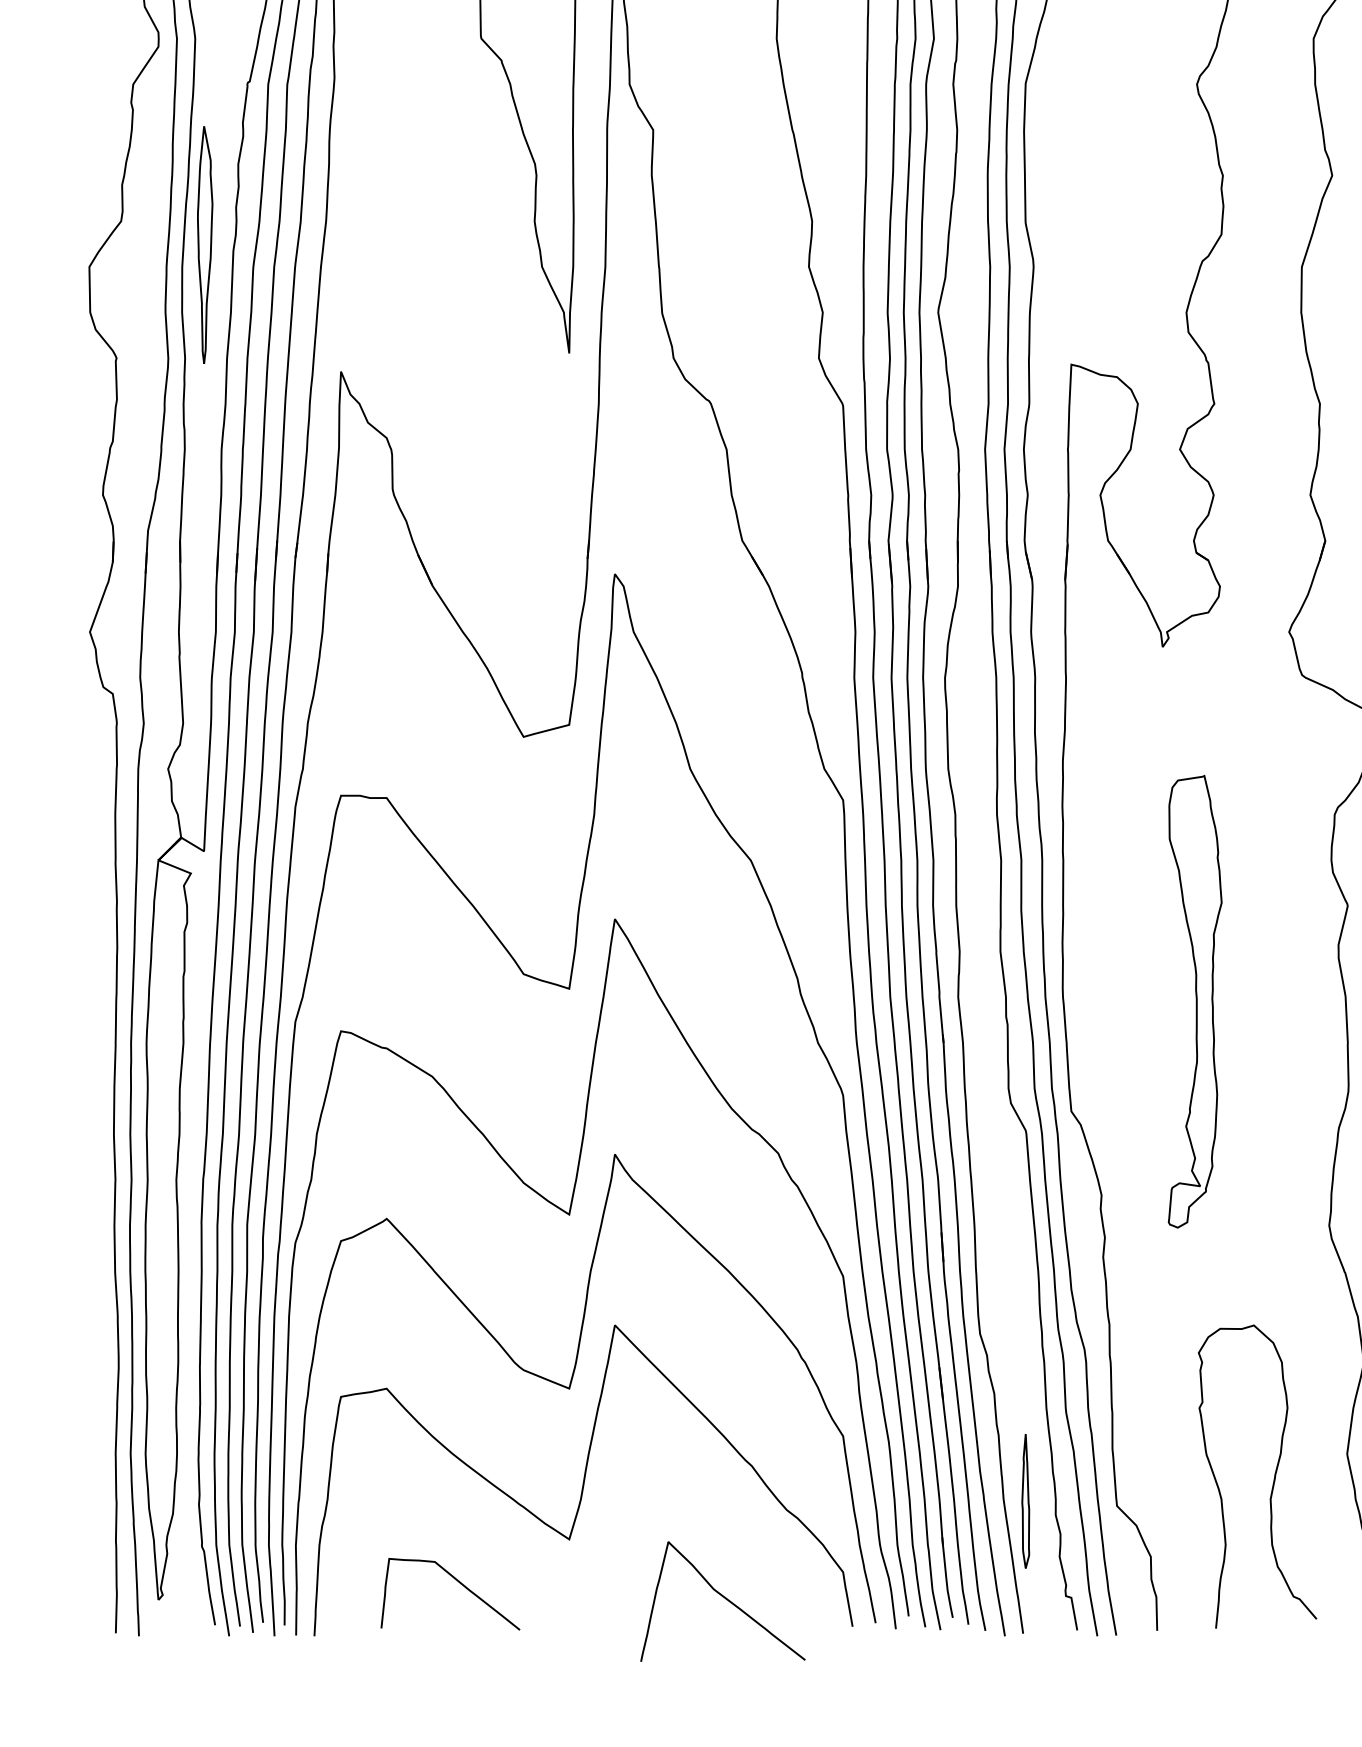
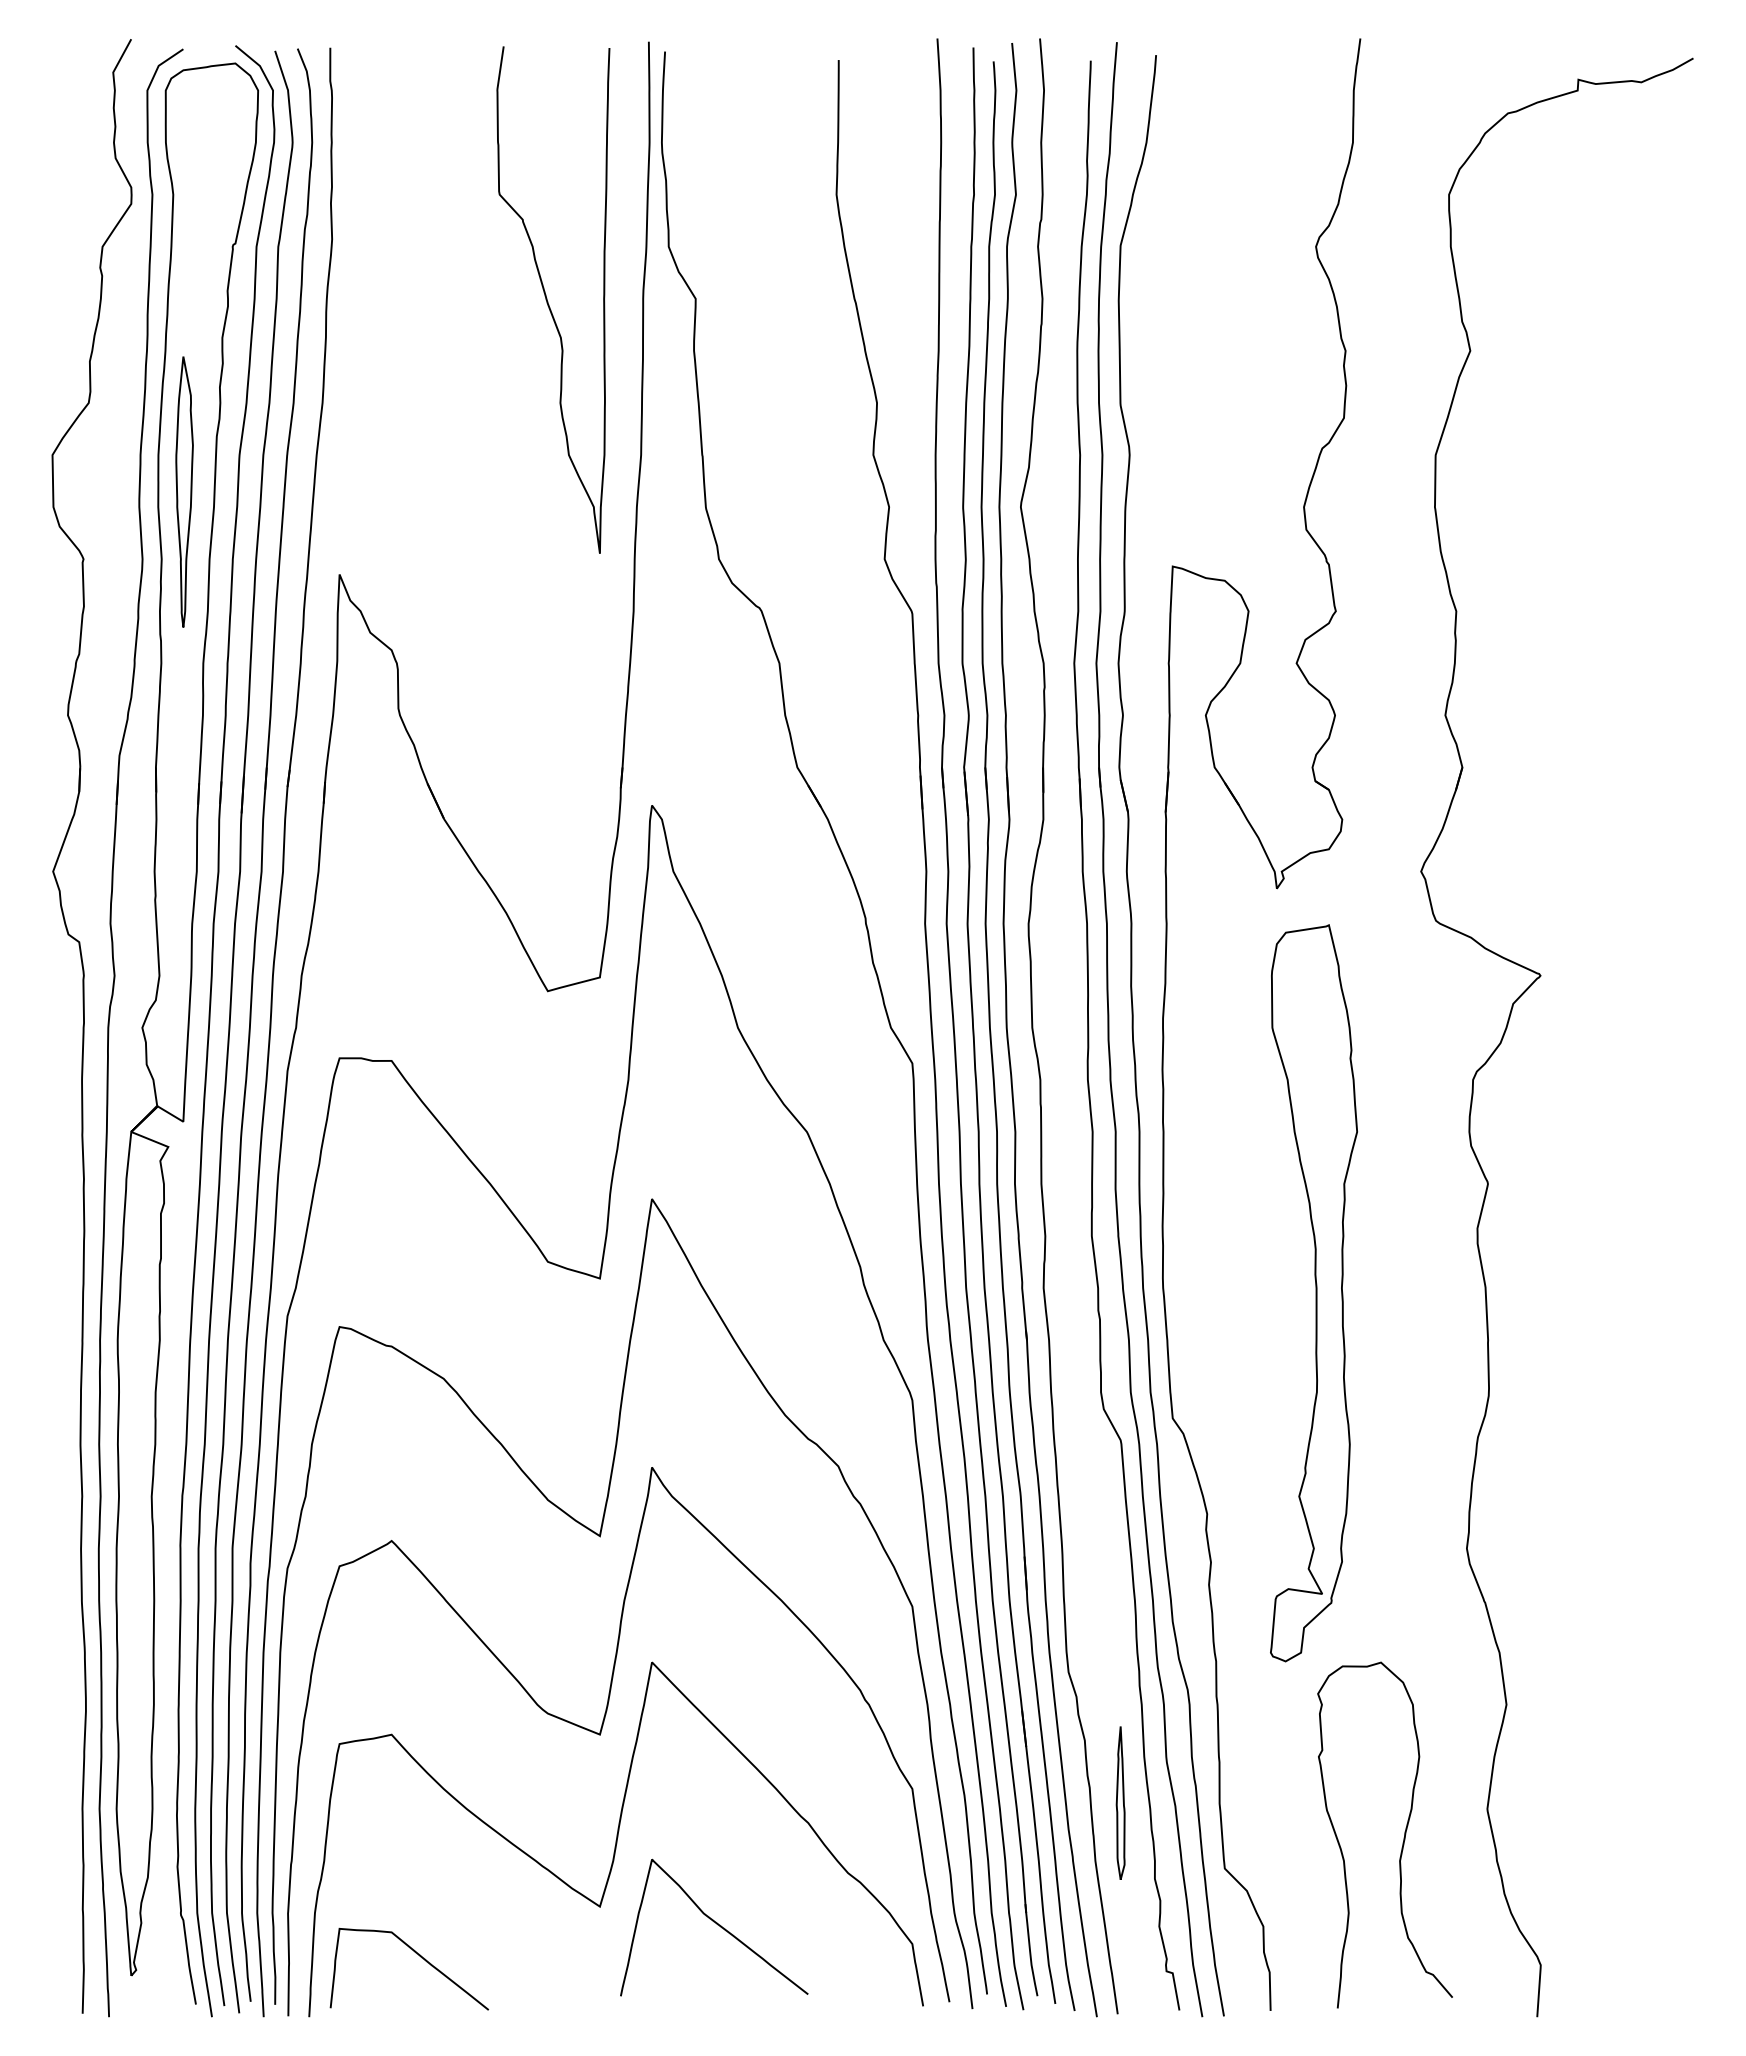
part: (205, 244) -> (184, 491), moved
part: (1194, 1001) -> (1313, 1293), size x1.43
part: (1025, 1500) -> (1120, 1802), moved
curve: (460, 1583) -> (420, 1957), moved
curve: (724, 1598) -> (716, 1924), moved

